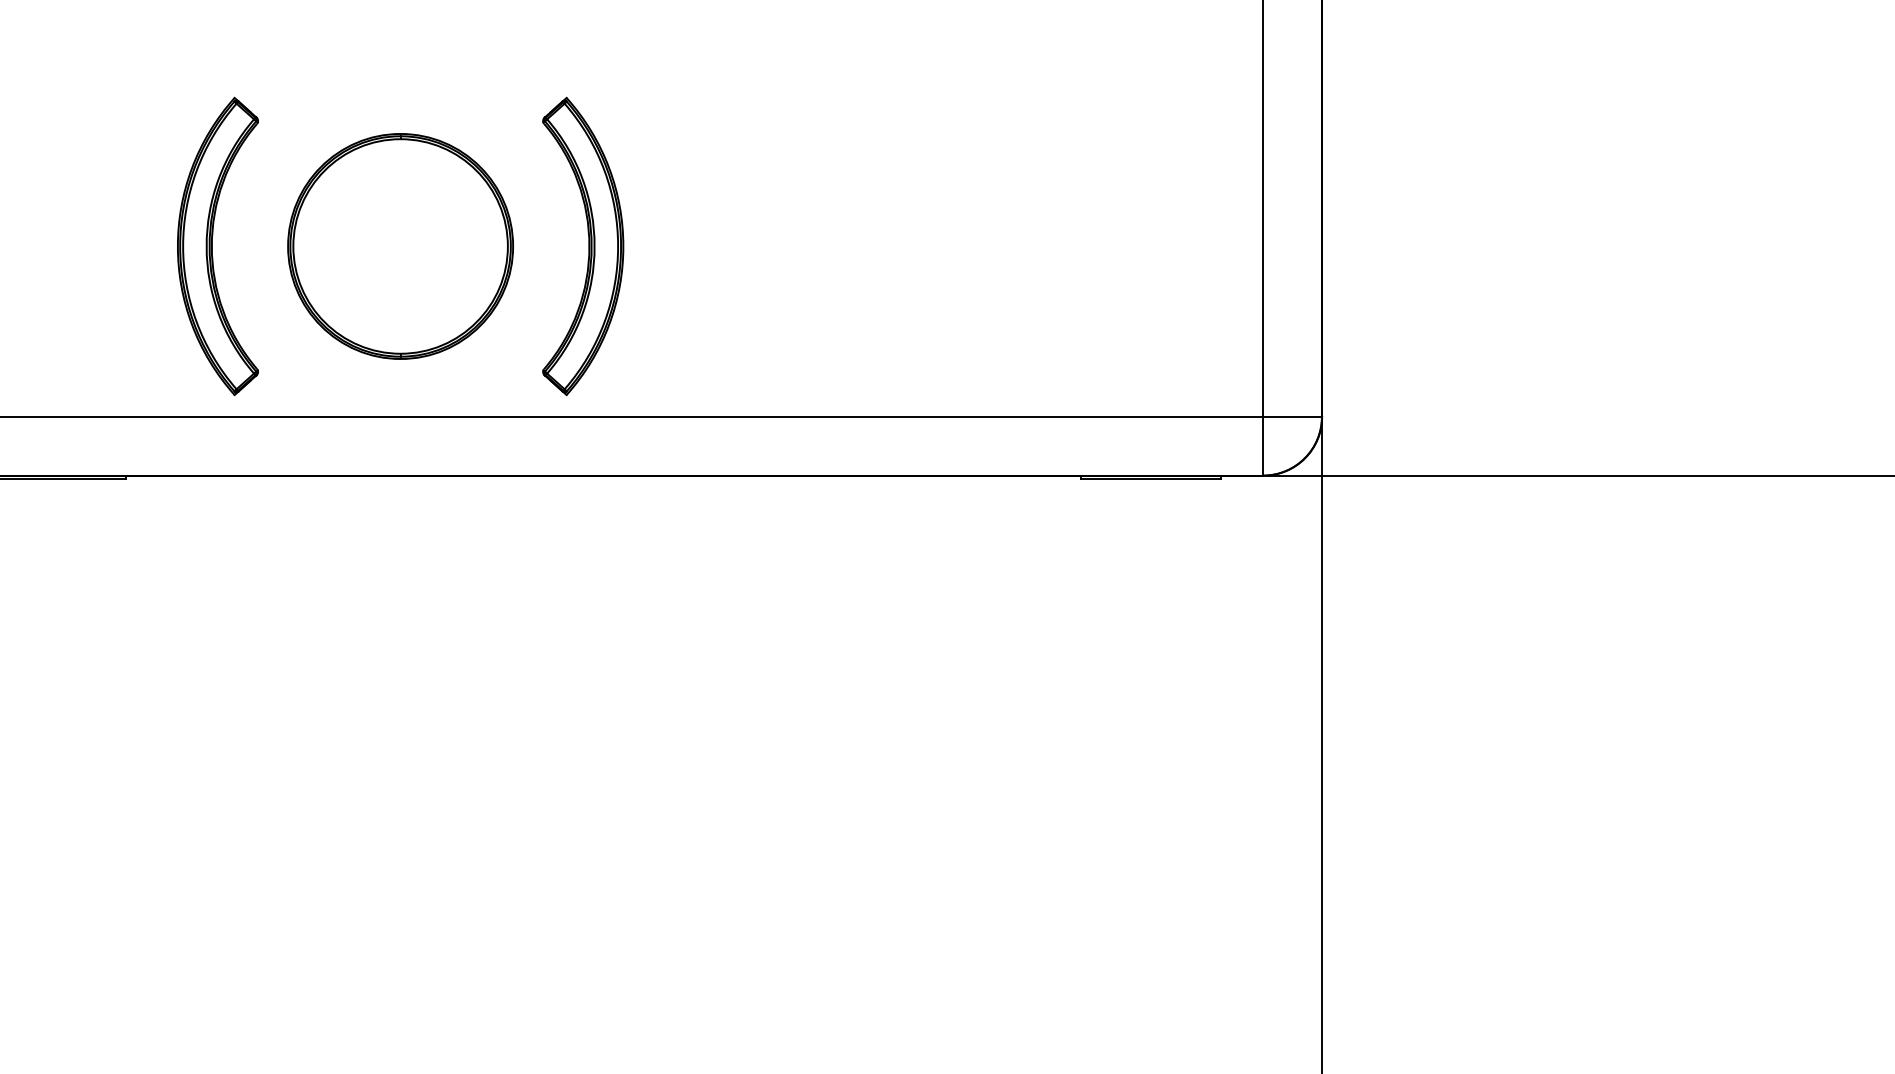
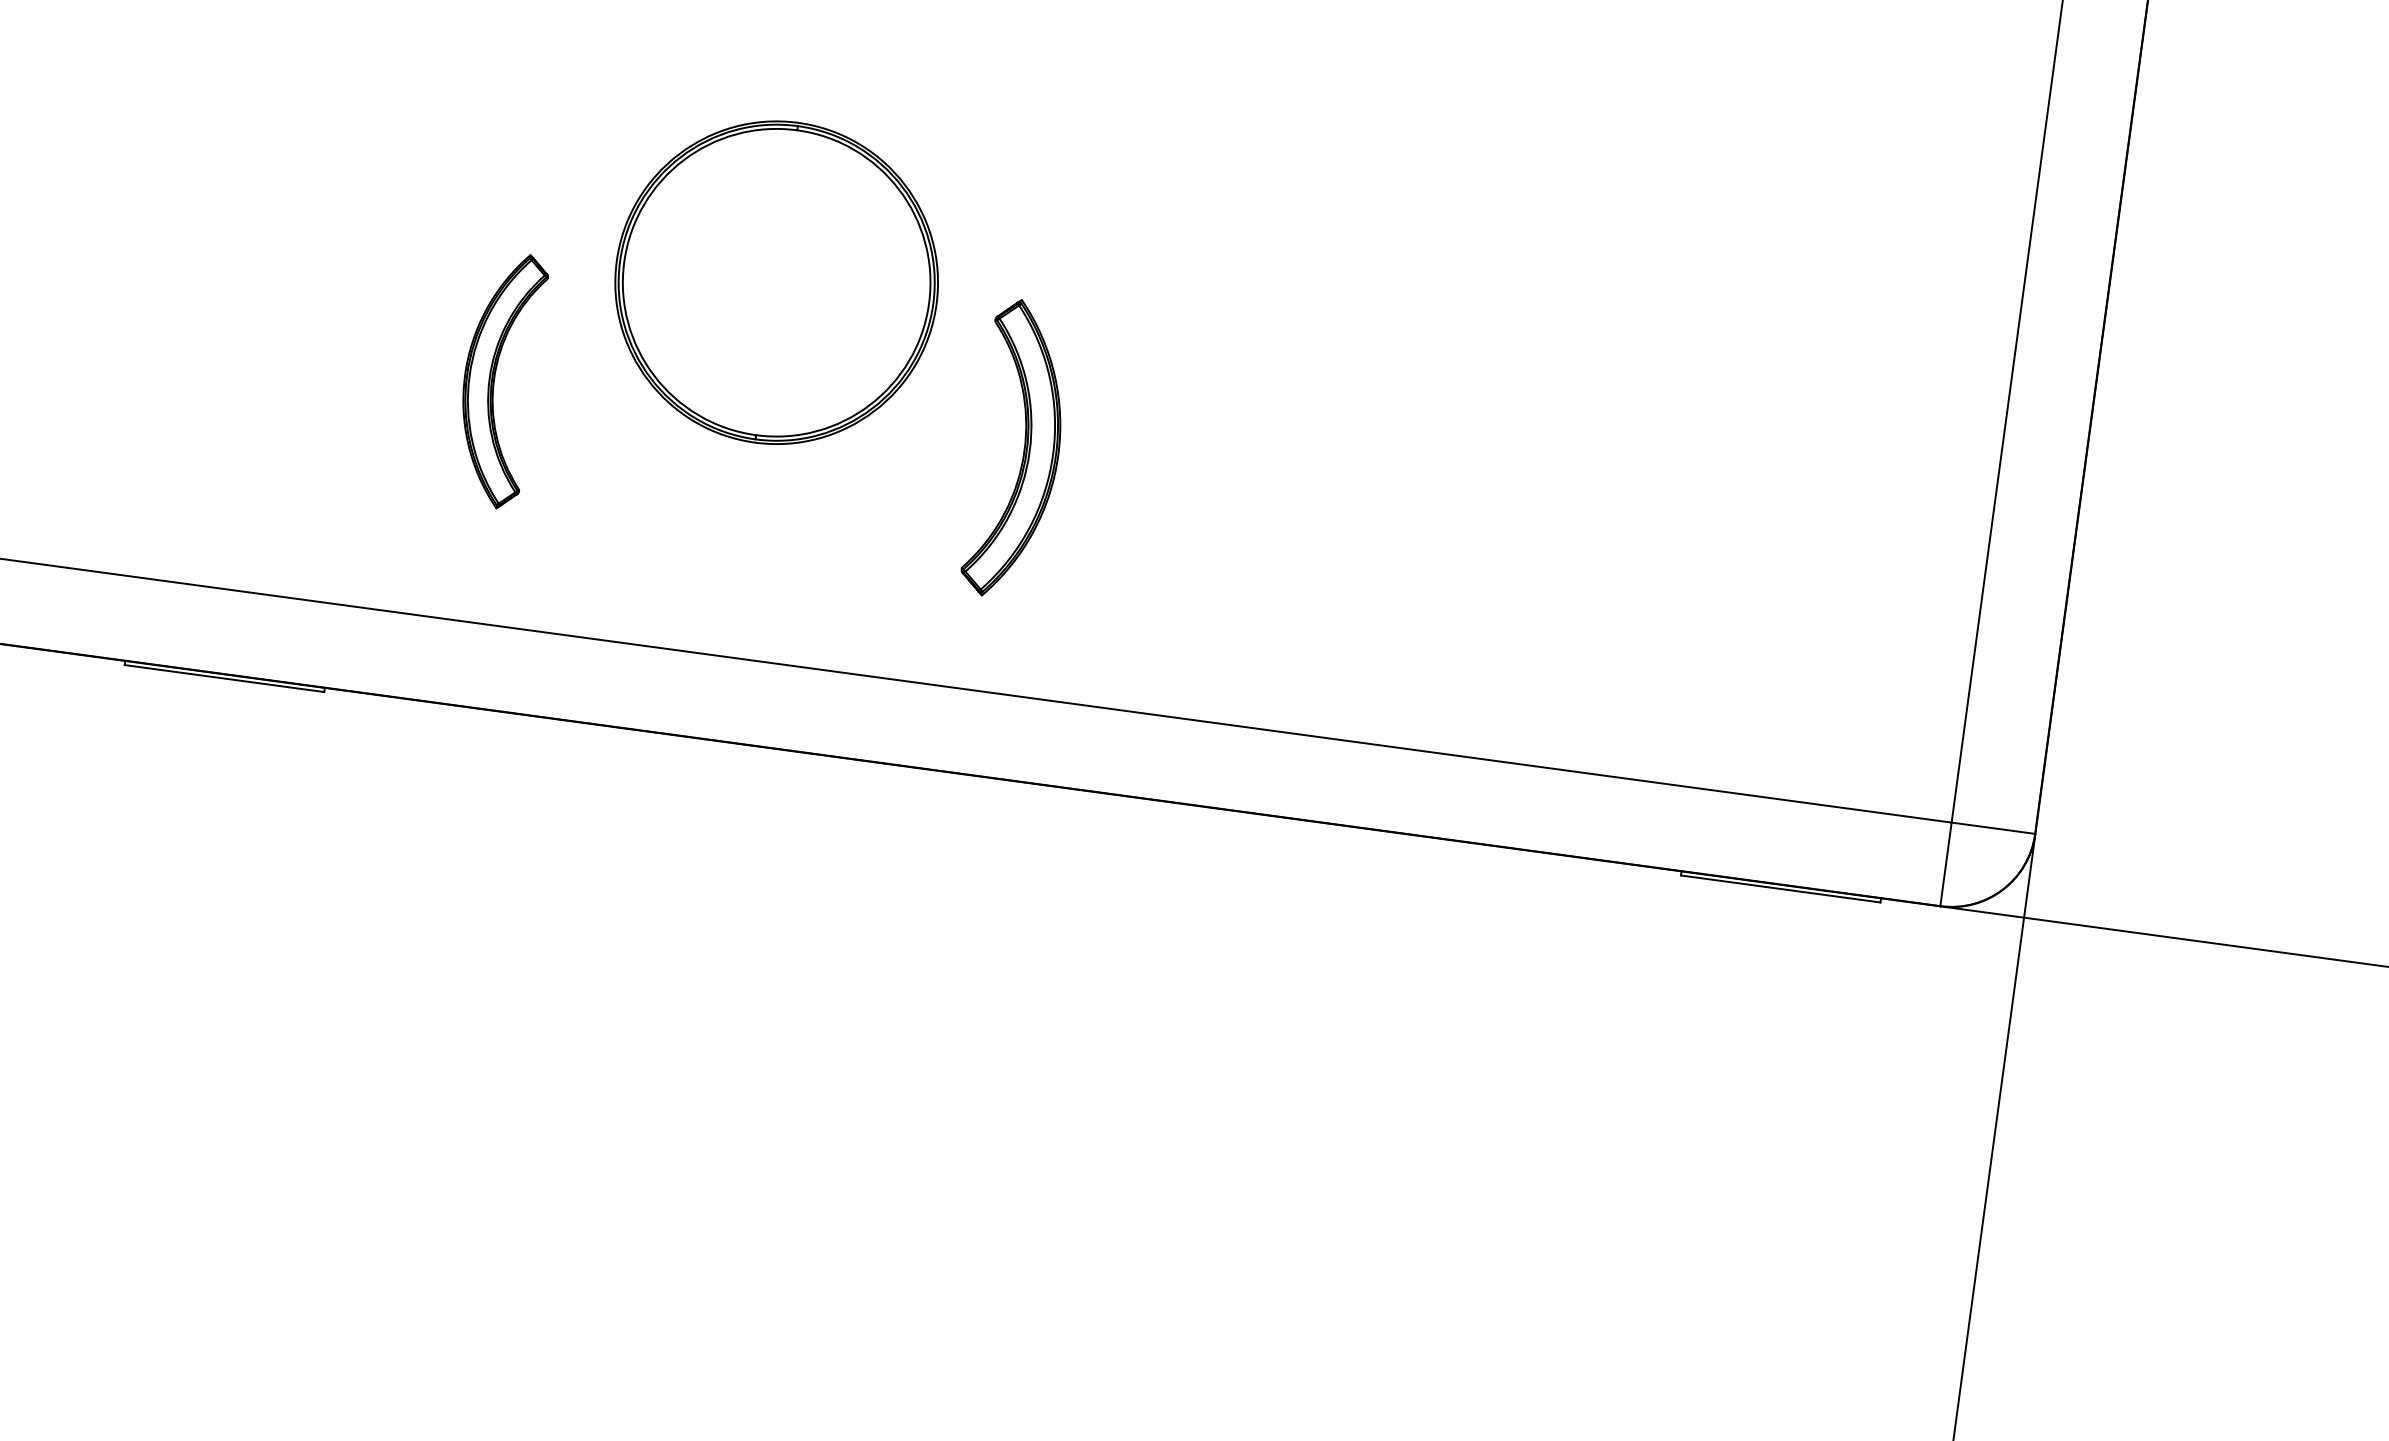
part: (217, 246) -> (498, 379), size x0.6
part: (400, 246) -> (776, 282), moved
part: (583, 246) -> (1018, 450), size x0.7

